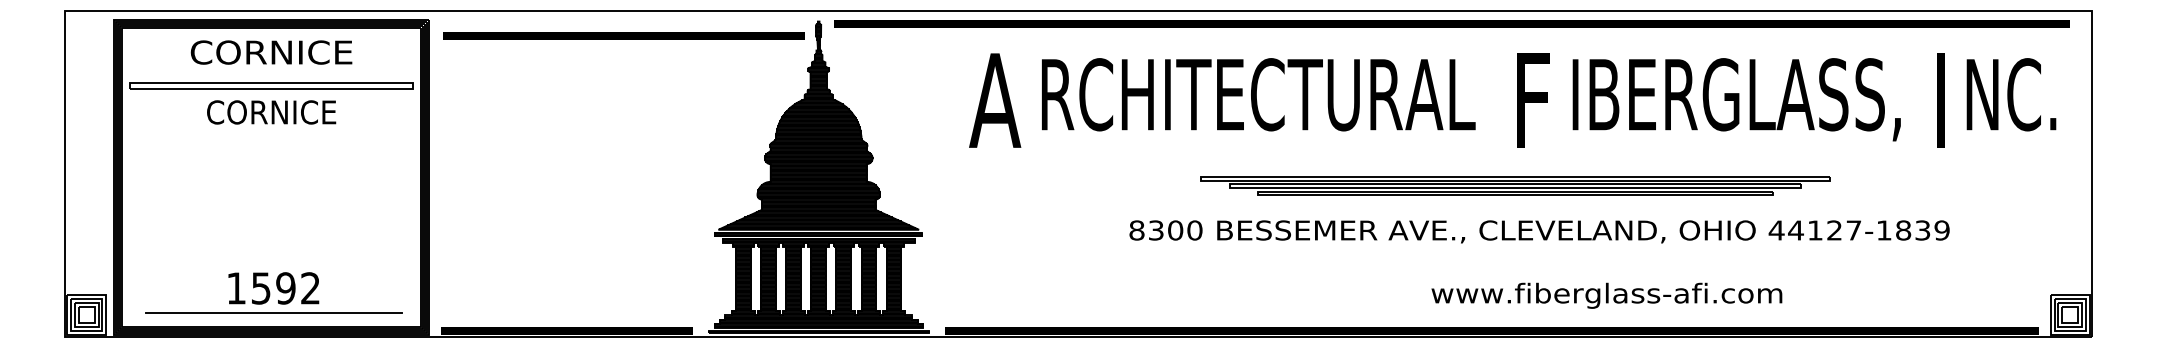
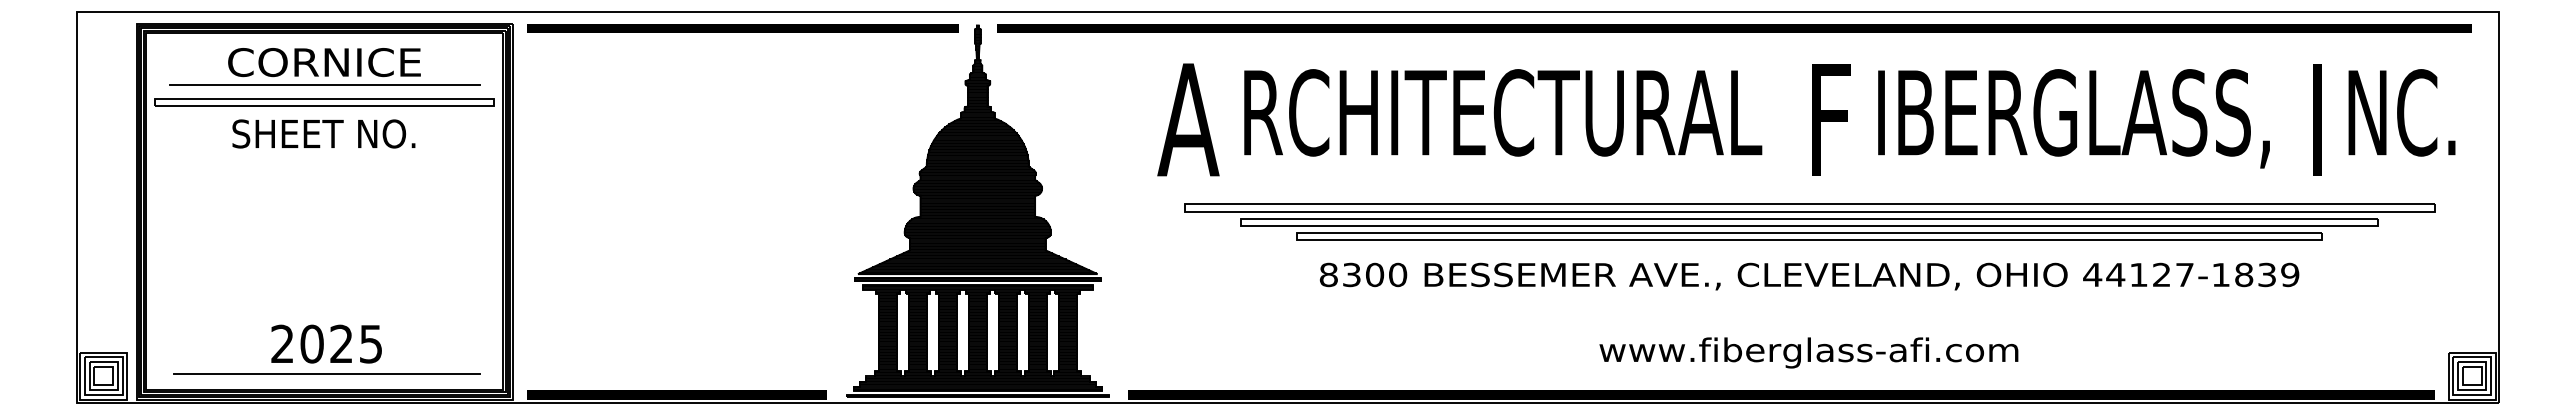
line: (623, 35) -> (742, 28), moved
line: (271, 70) -> (324, 84), added
text: (270, 112) -> (323, 133), CORNICE -> SHEET NO.
part: (1515, 185) -> (1809, 221), size x1.67
text: (1539, 231) -> (1809, 276), moved
text: (273, 287) -> (326, 343), 1592 -> 2025
text: (1606, 295) -> (1808, 352), moved

